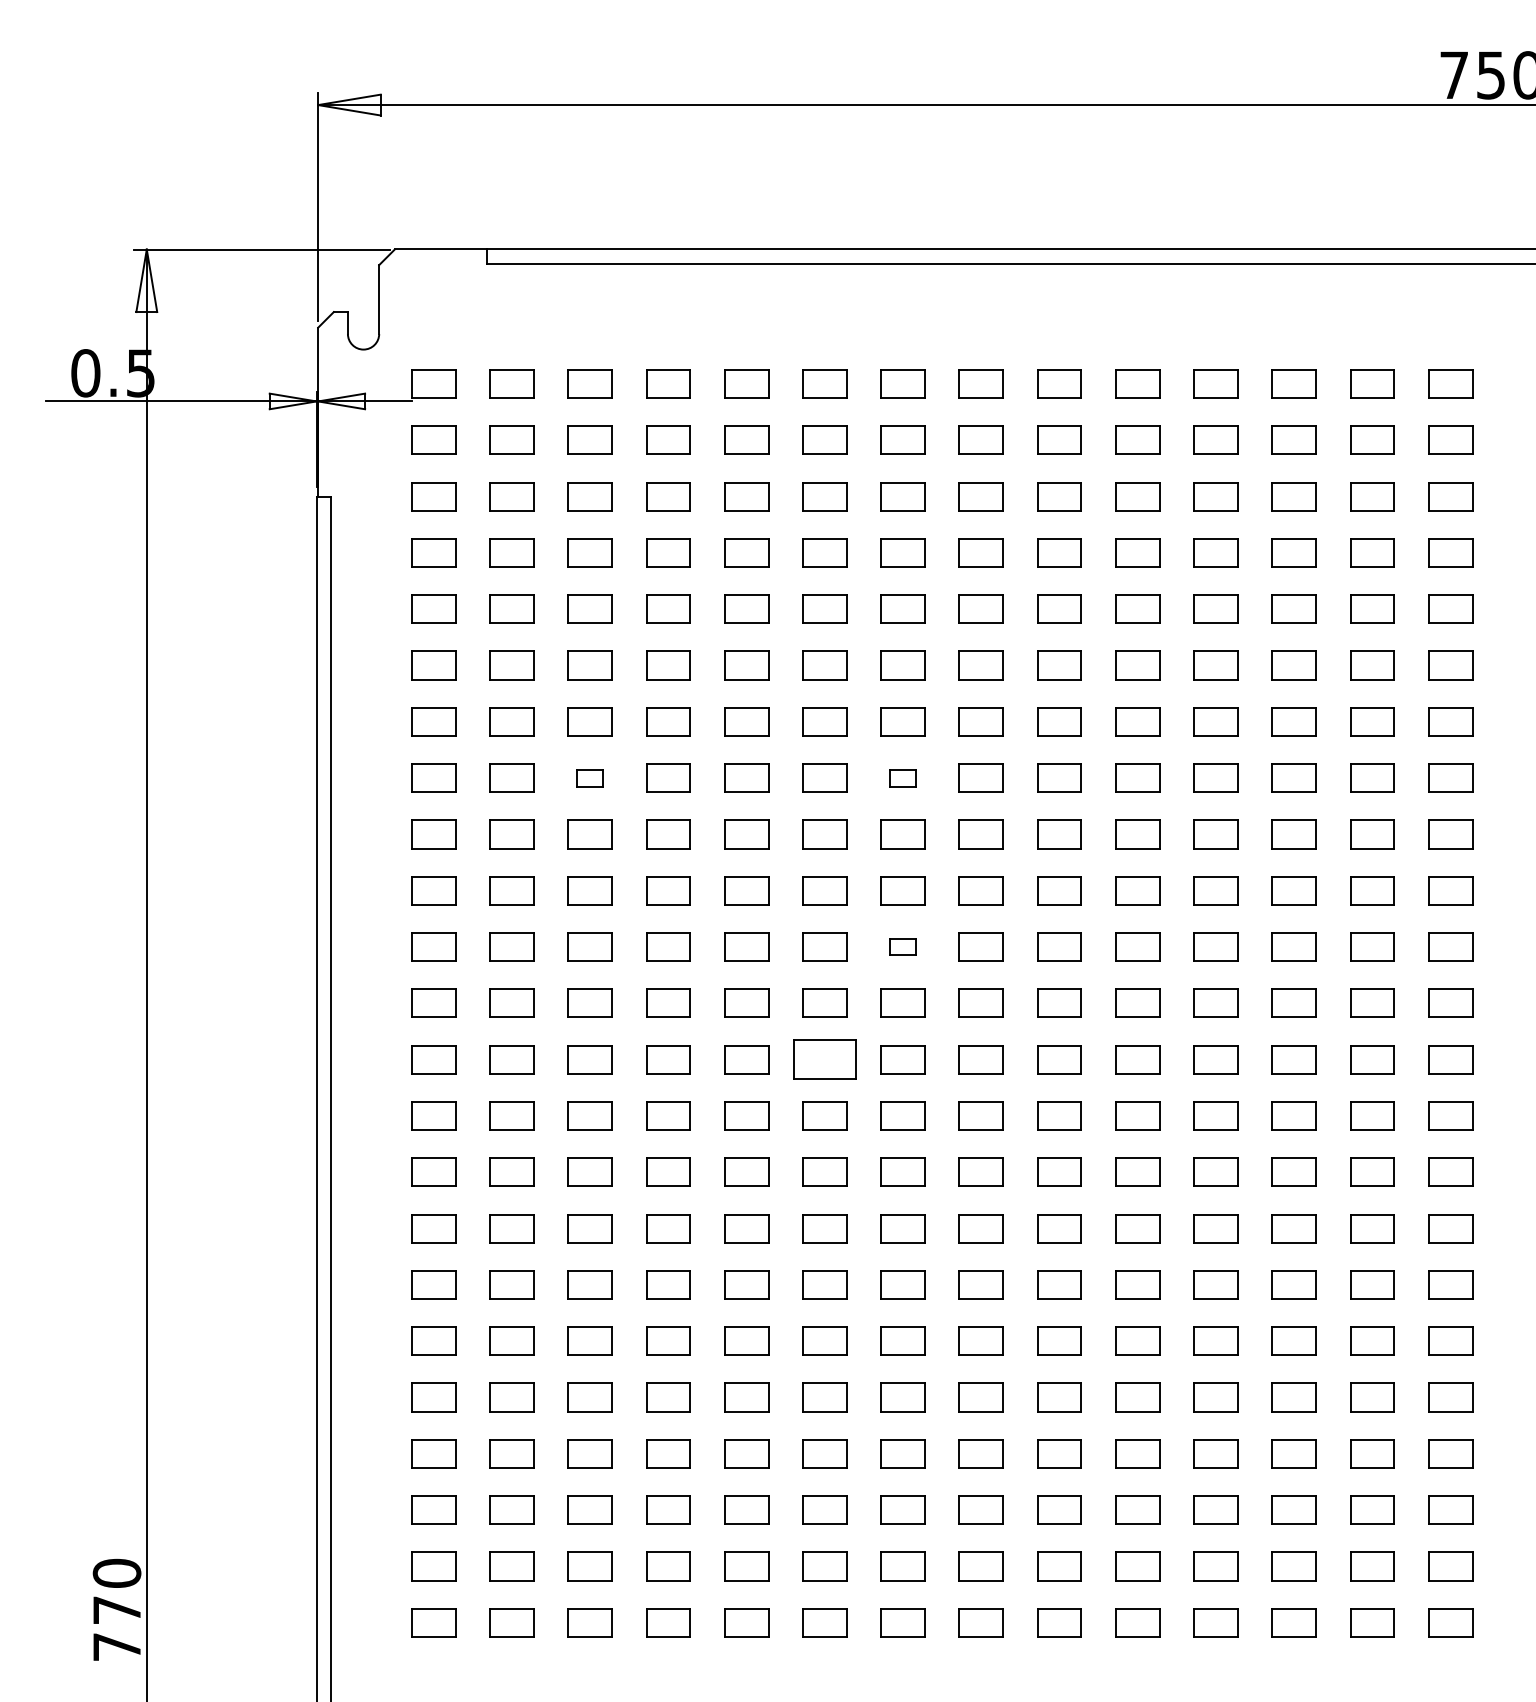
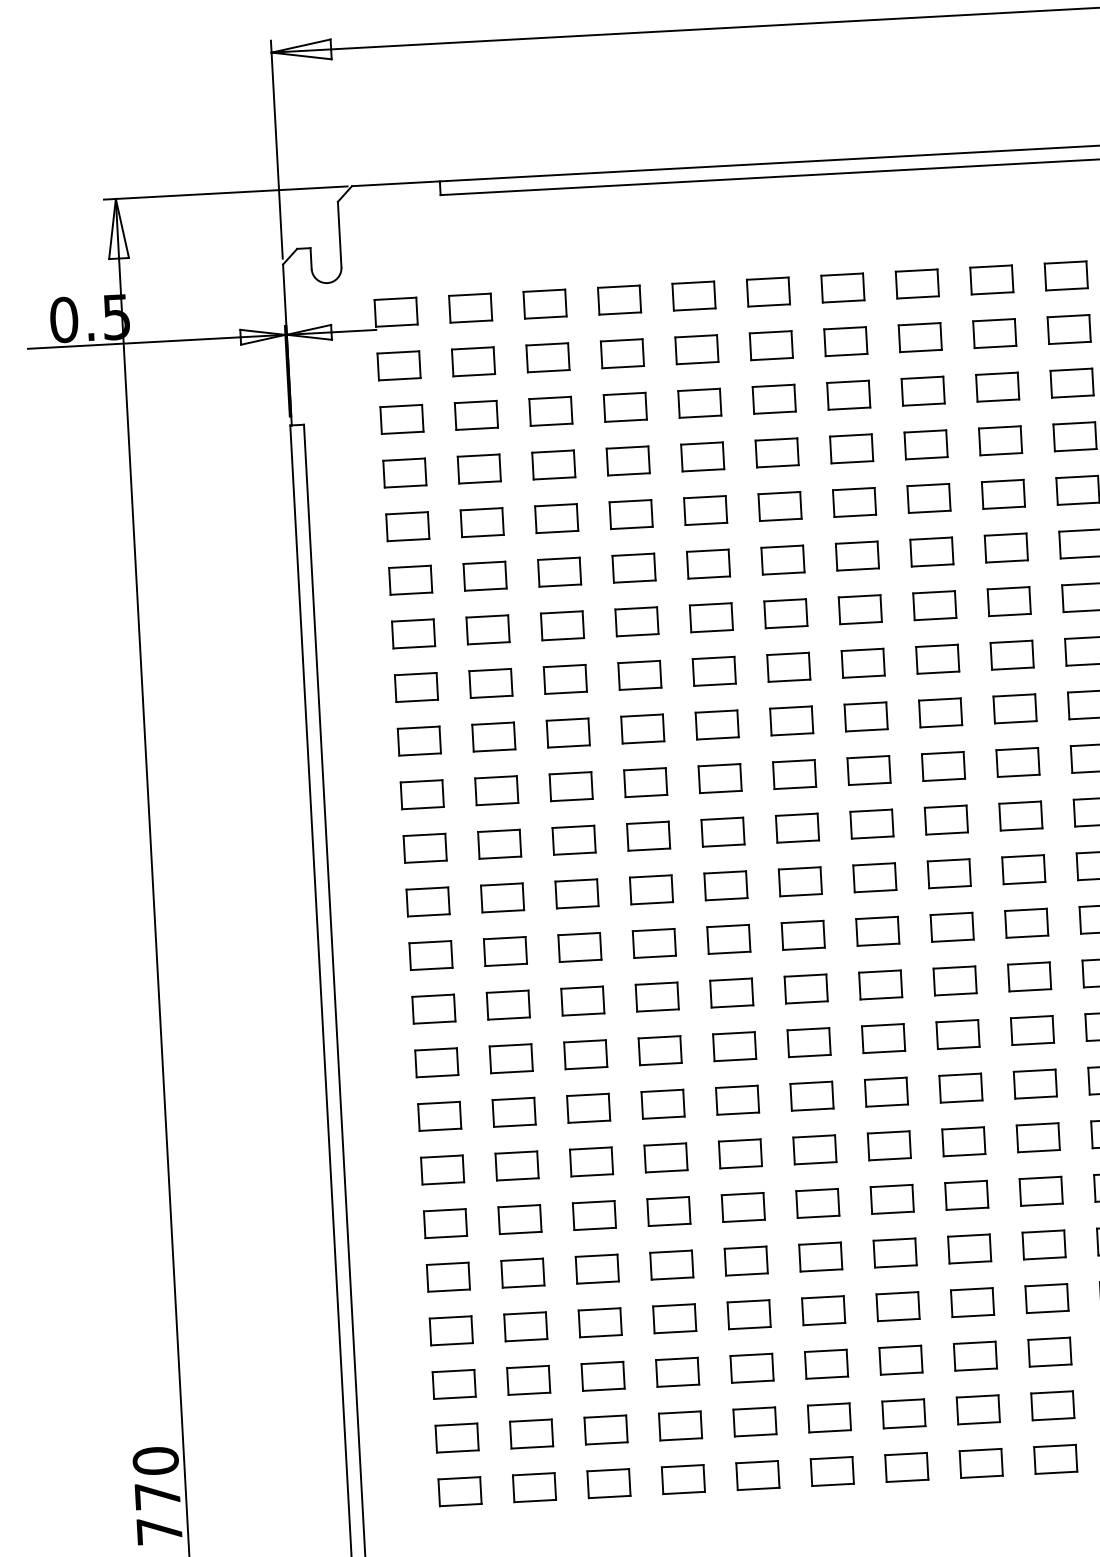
part: (589, 777) -> (564, 678), size x1.67
part: (902, 777) -> (862, 662), size x1.67
part: (902, 946) -> (871, 823), size x1.67
part: (824, 1059) -> (802, 935), size x0.71

